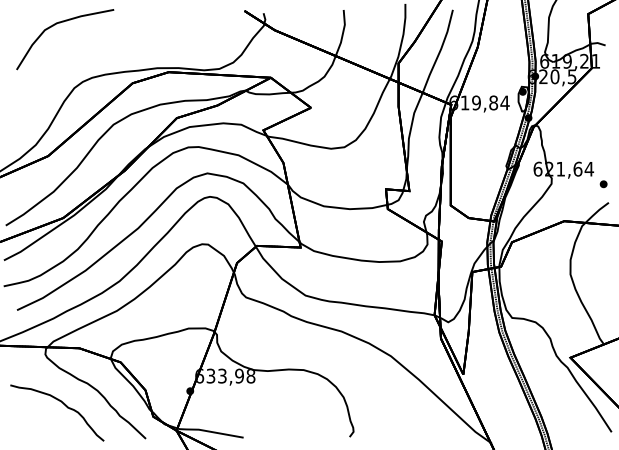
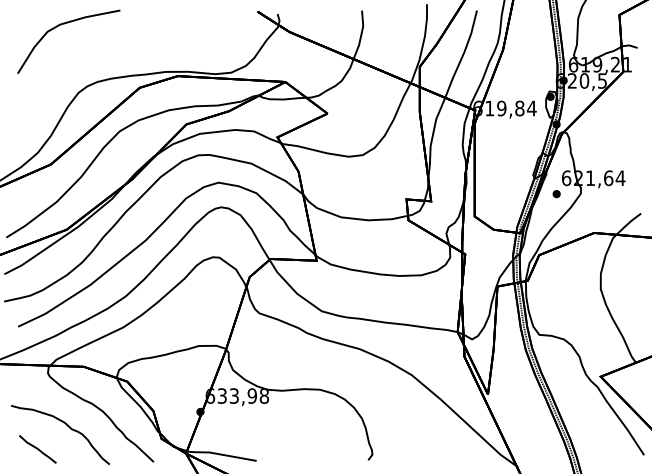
part: (603, 184) -> (556, 194), moved
curve: (35, 426) -> (37, 449), added

